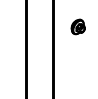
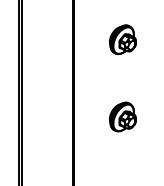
part: (77, 65) -> (121, 116), added

